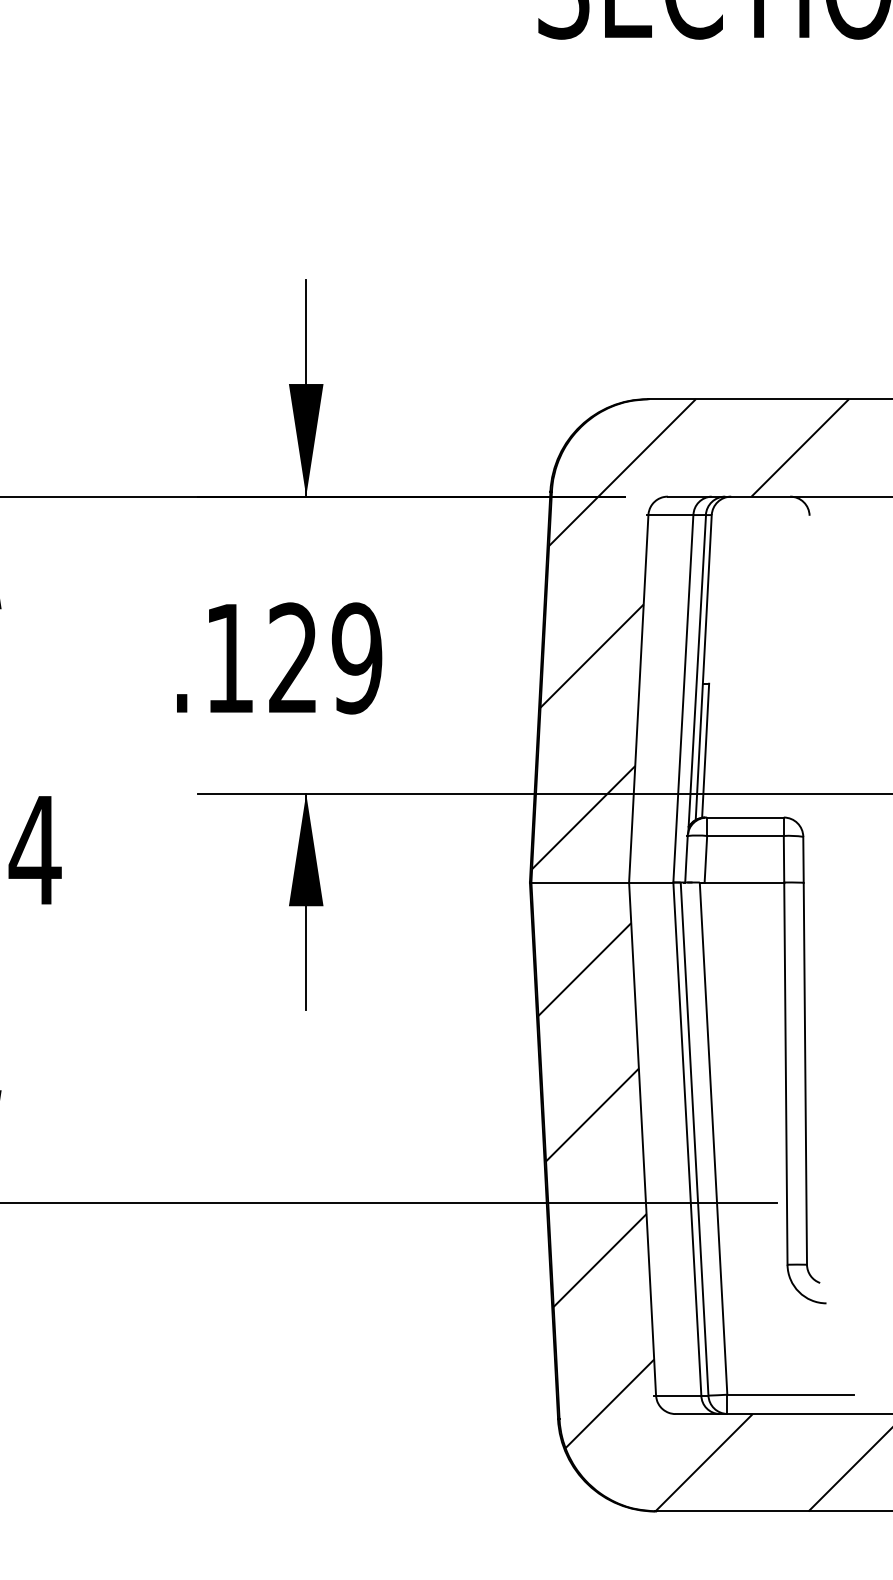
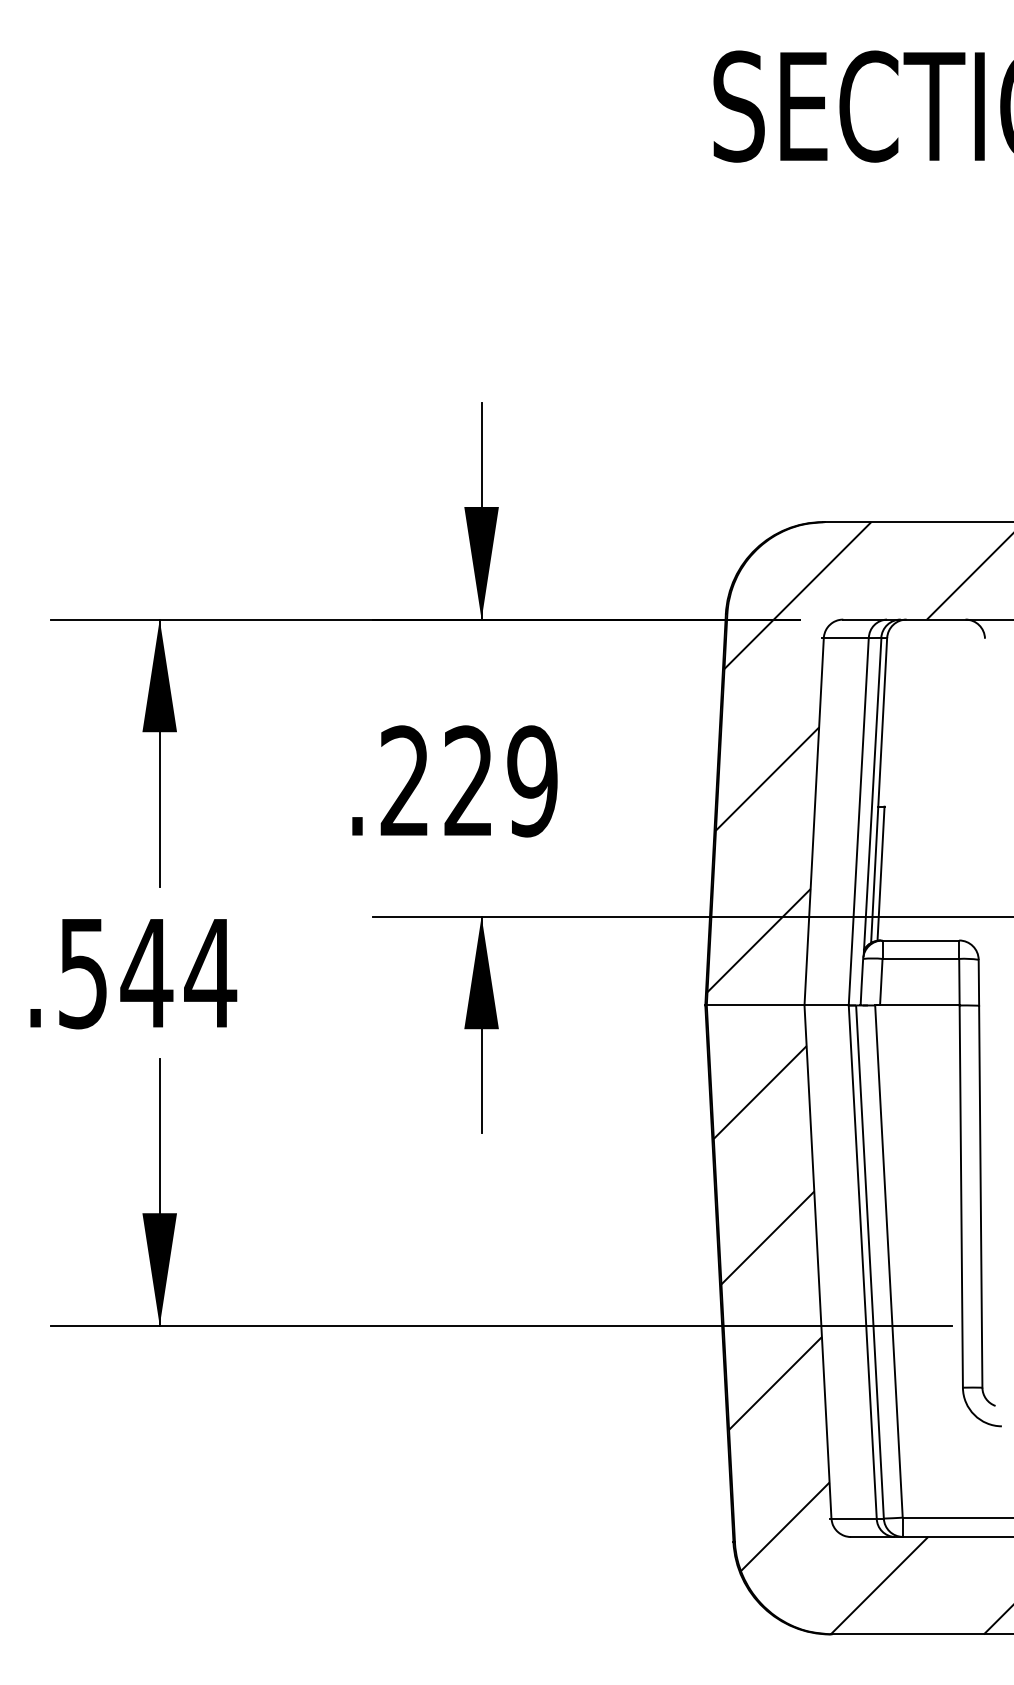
text: (228, 657) -> (403, 780), .129 -> .229

